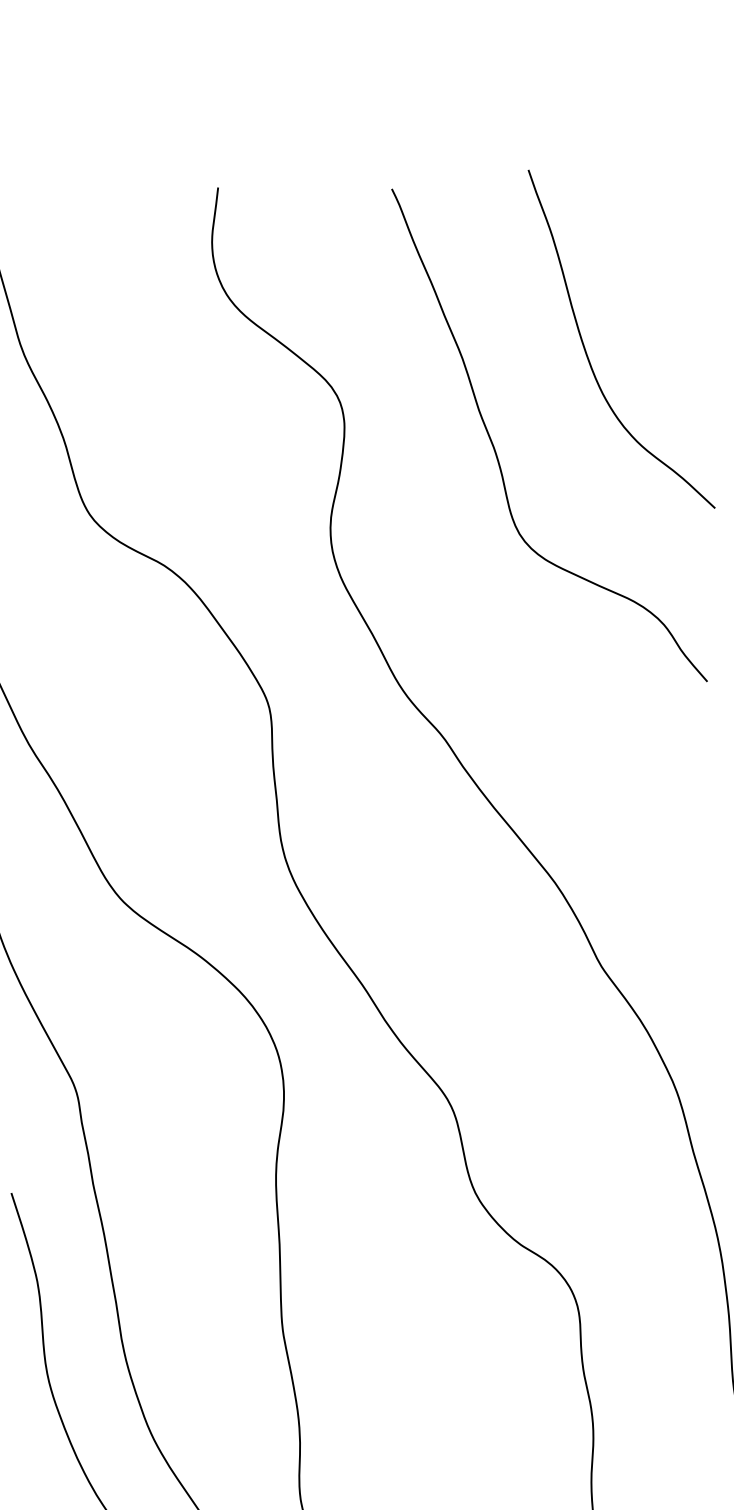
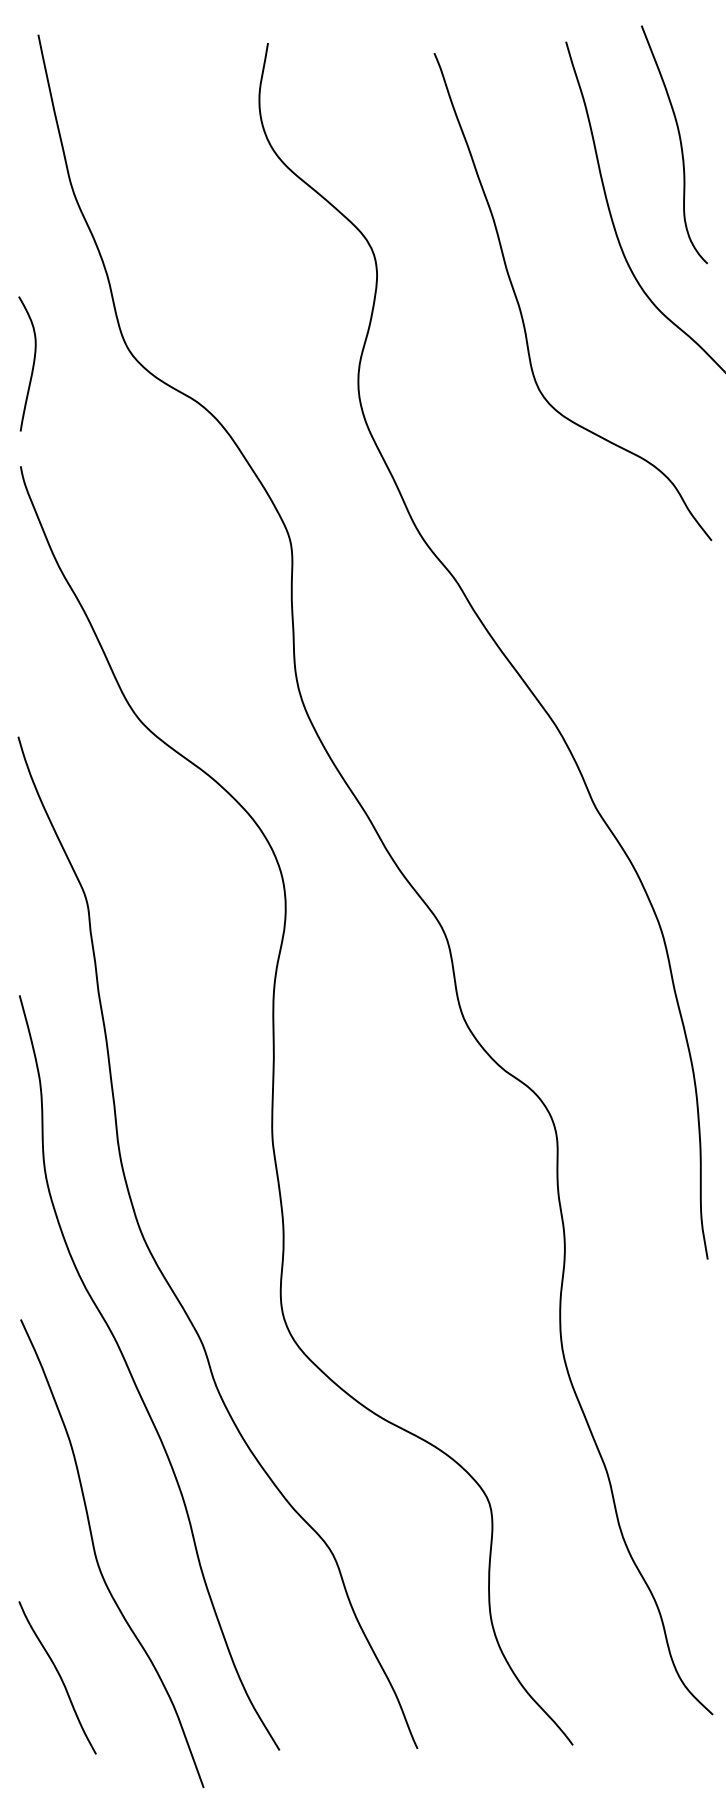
curve: (652, 267) -> (679, 141), added

